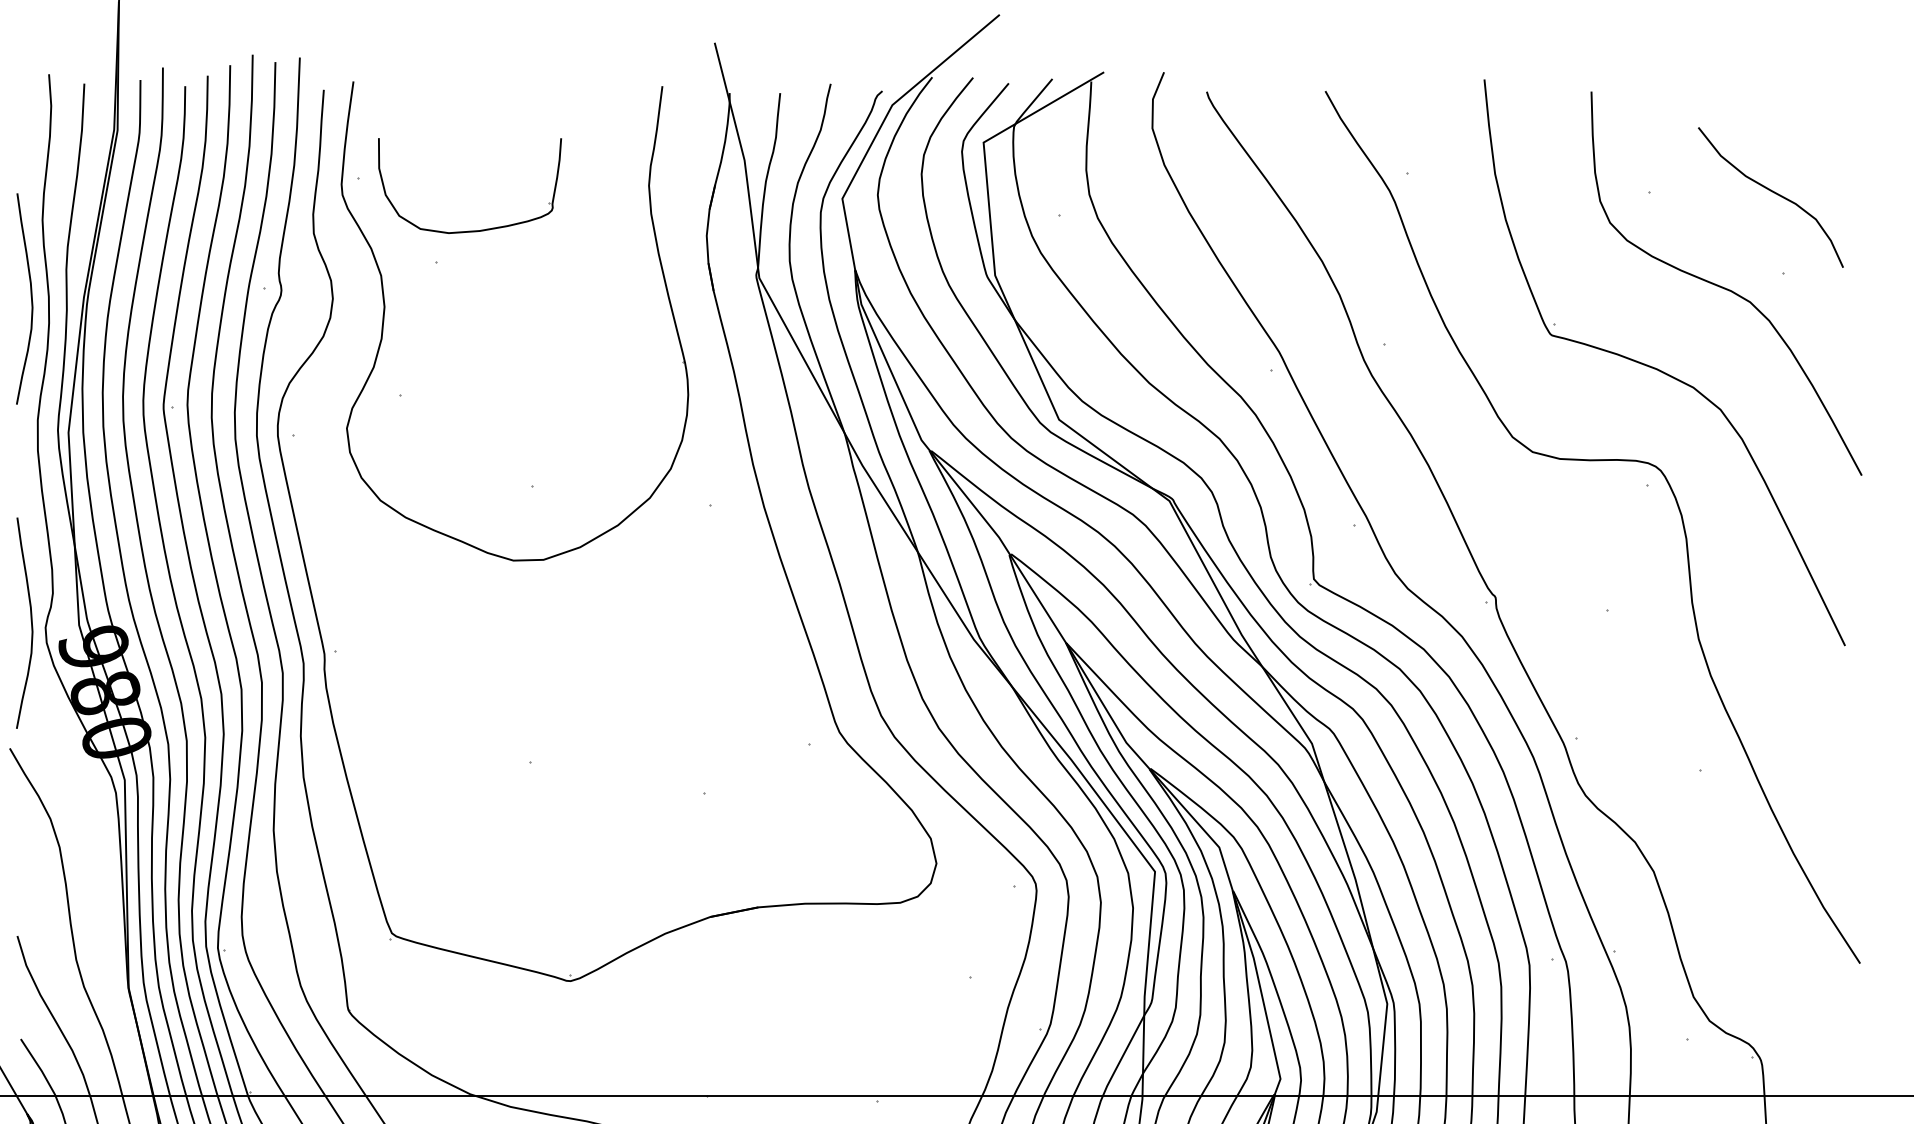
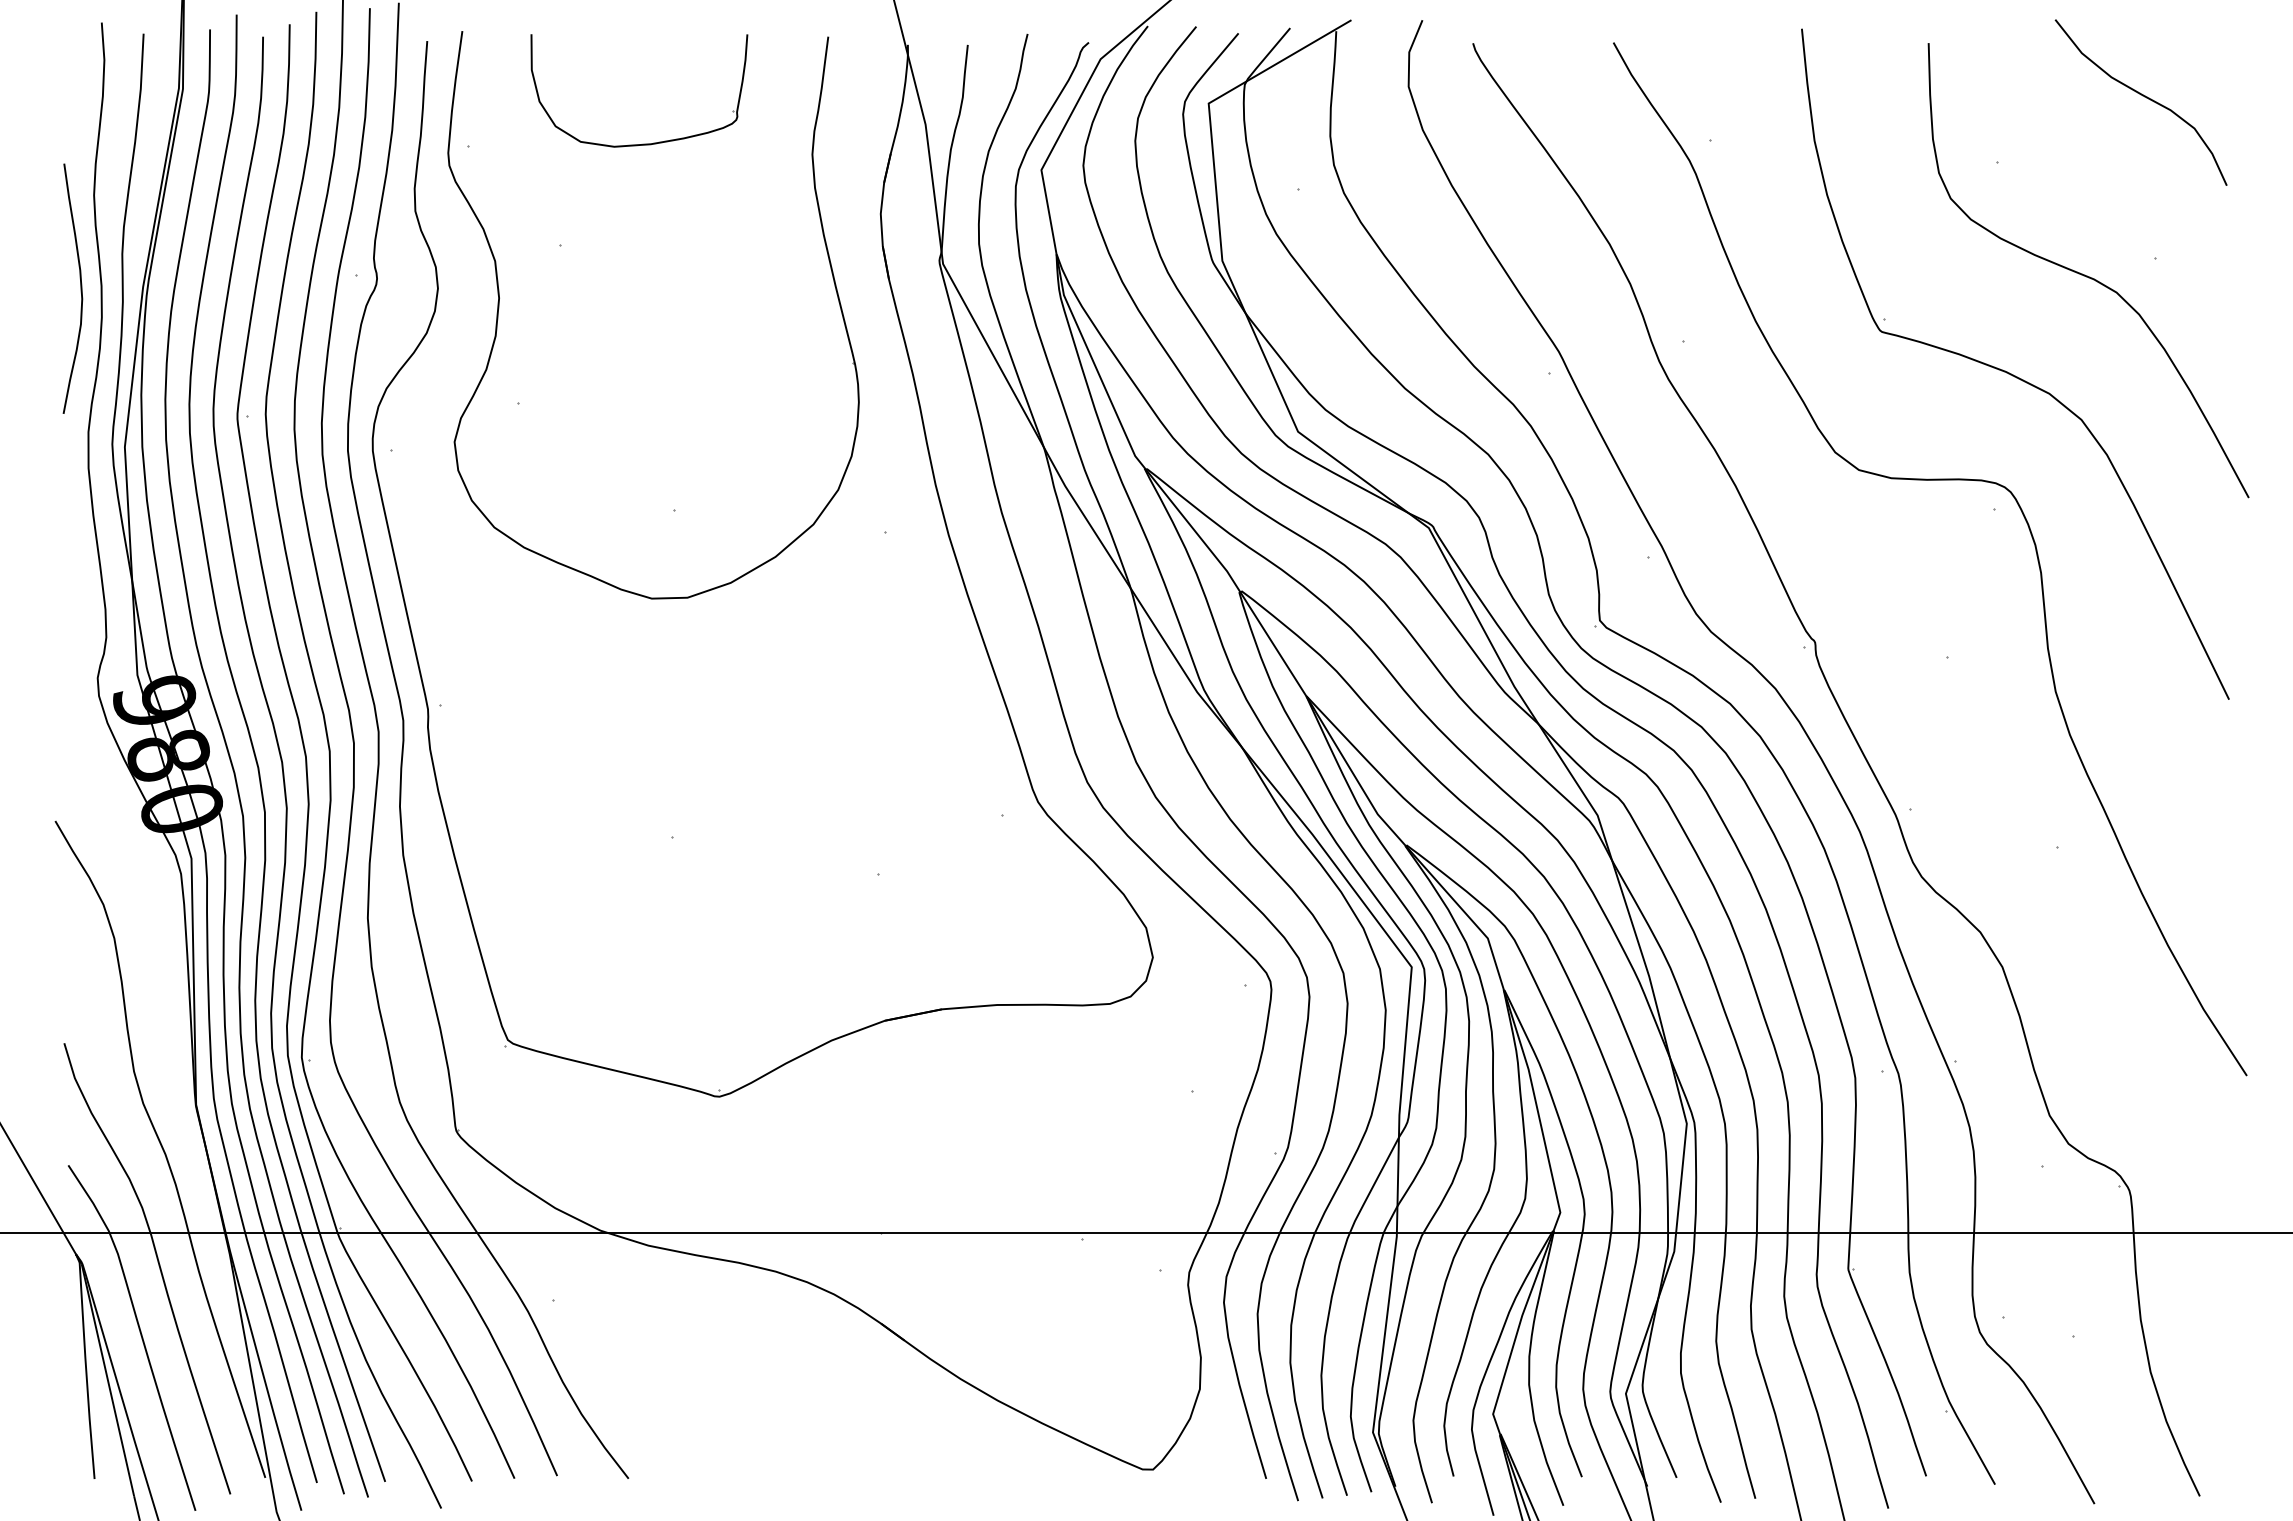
curve: (1772, 192) -> (2142, 96), moved
part: (472, 230) -> (642, 143), moved
curve: (31, 622) -> (80, 672), removed

